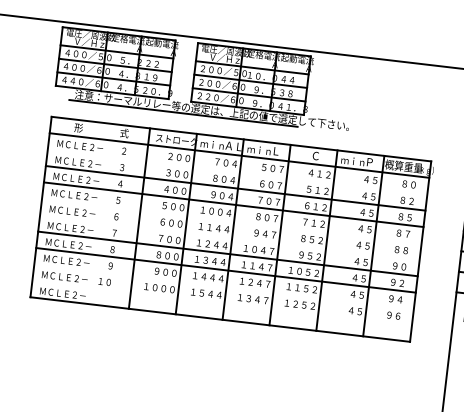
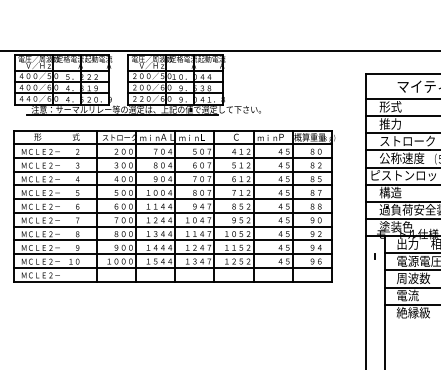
line: (237, 171) -> (173, 157), added
line: (232, 221) -> (173, 199), added
line: (230, 237) -> (173, 212), added
line: (224, 287) -> (173, 254), added
line: (222, 302) -> (173, 267), added

